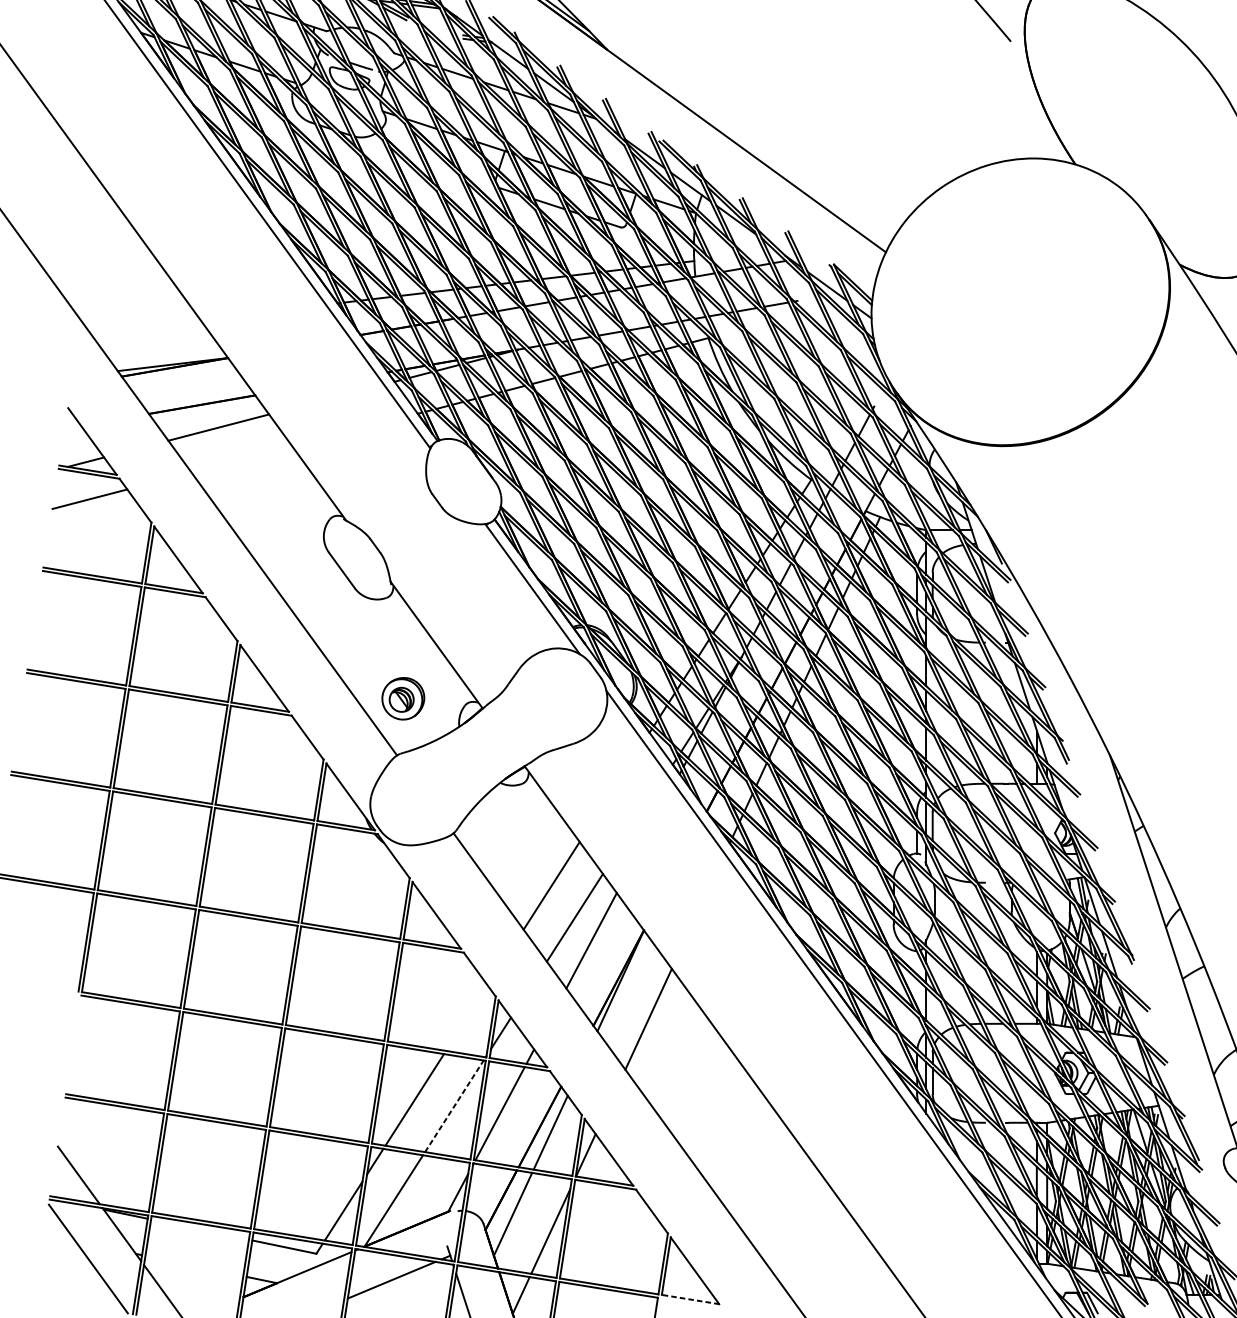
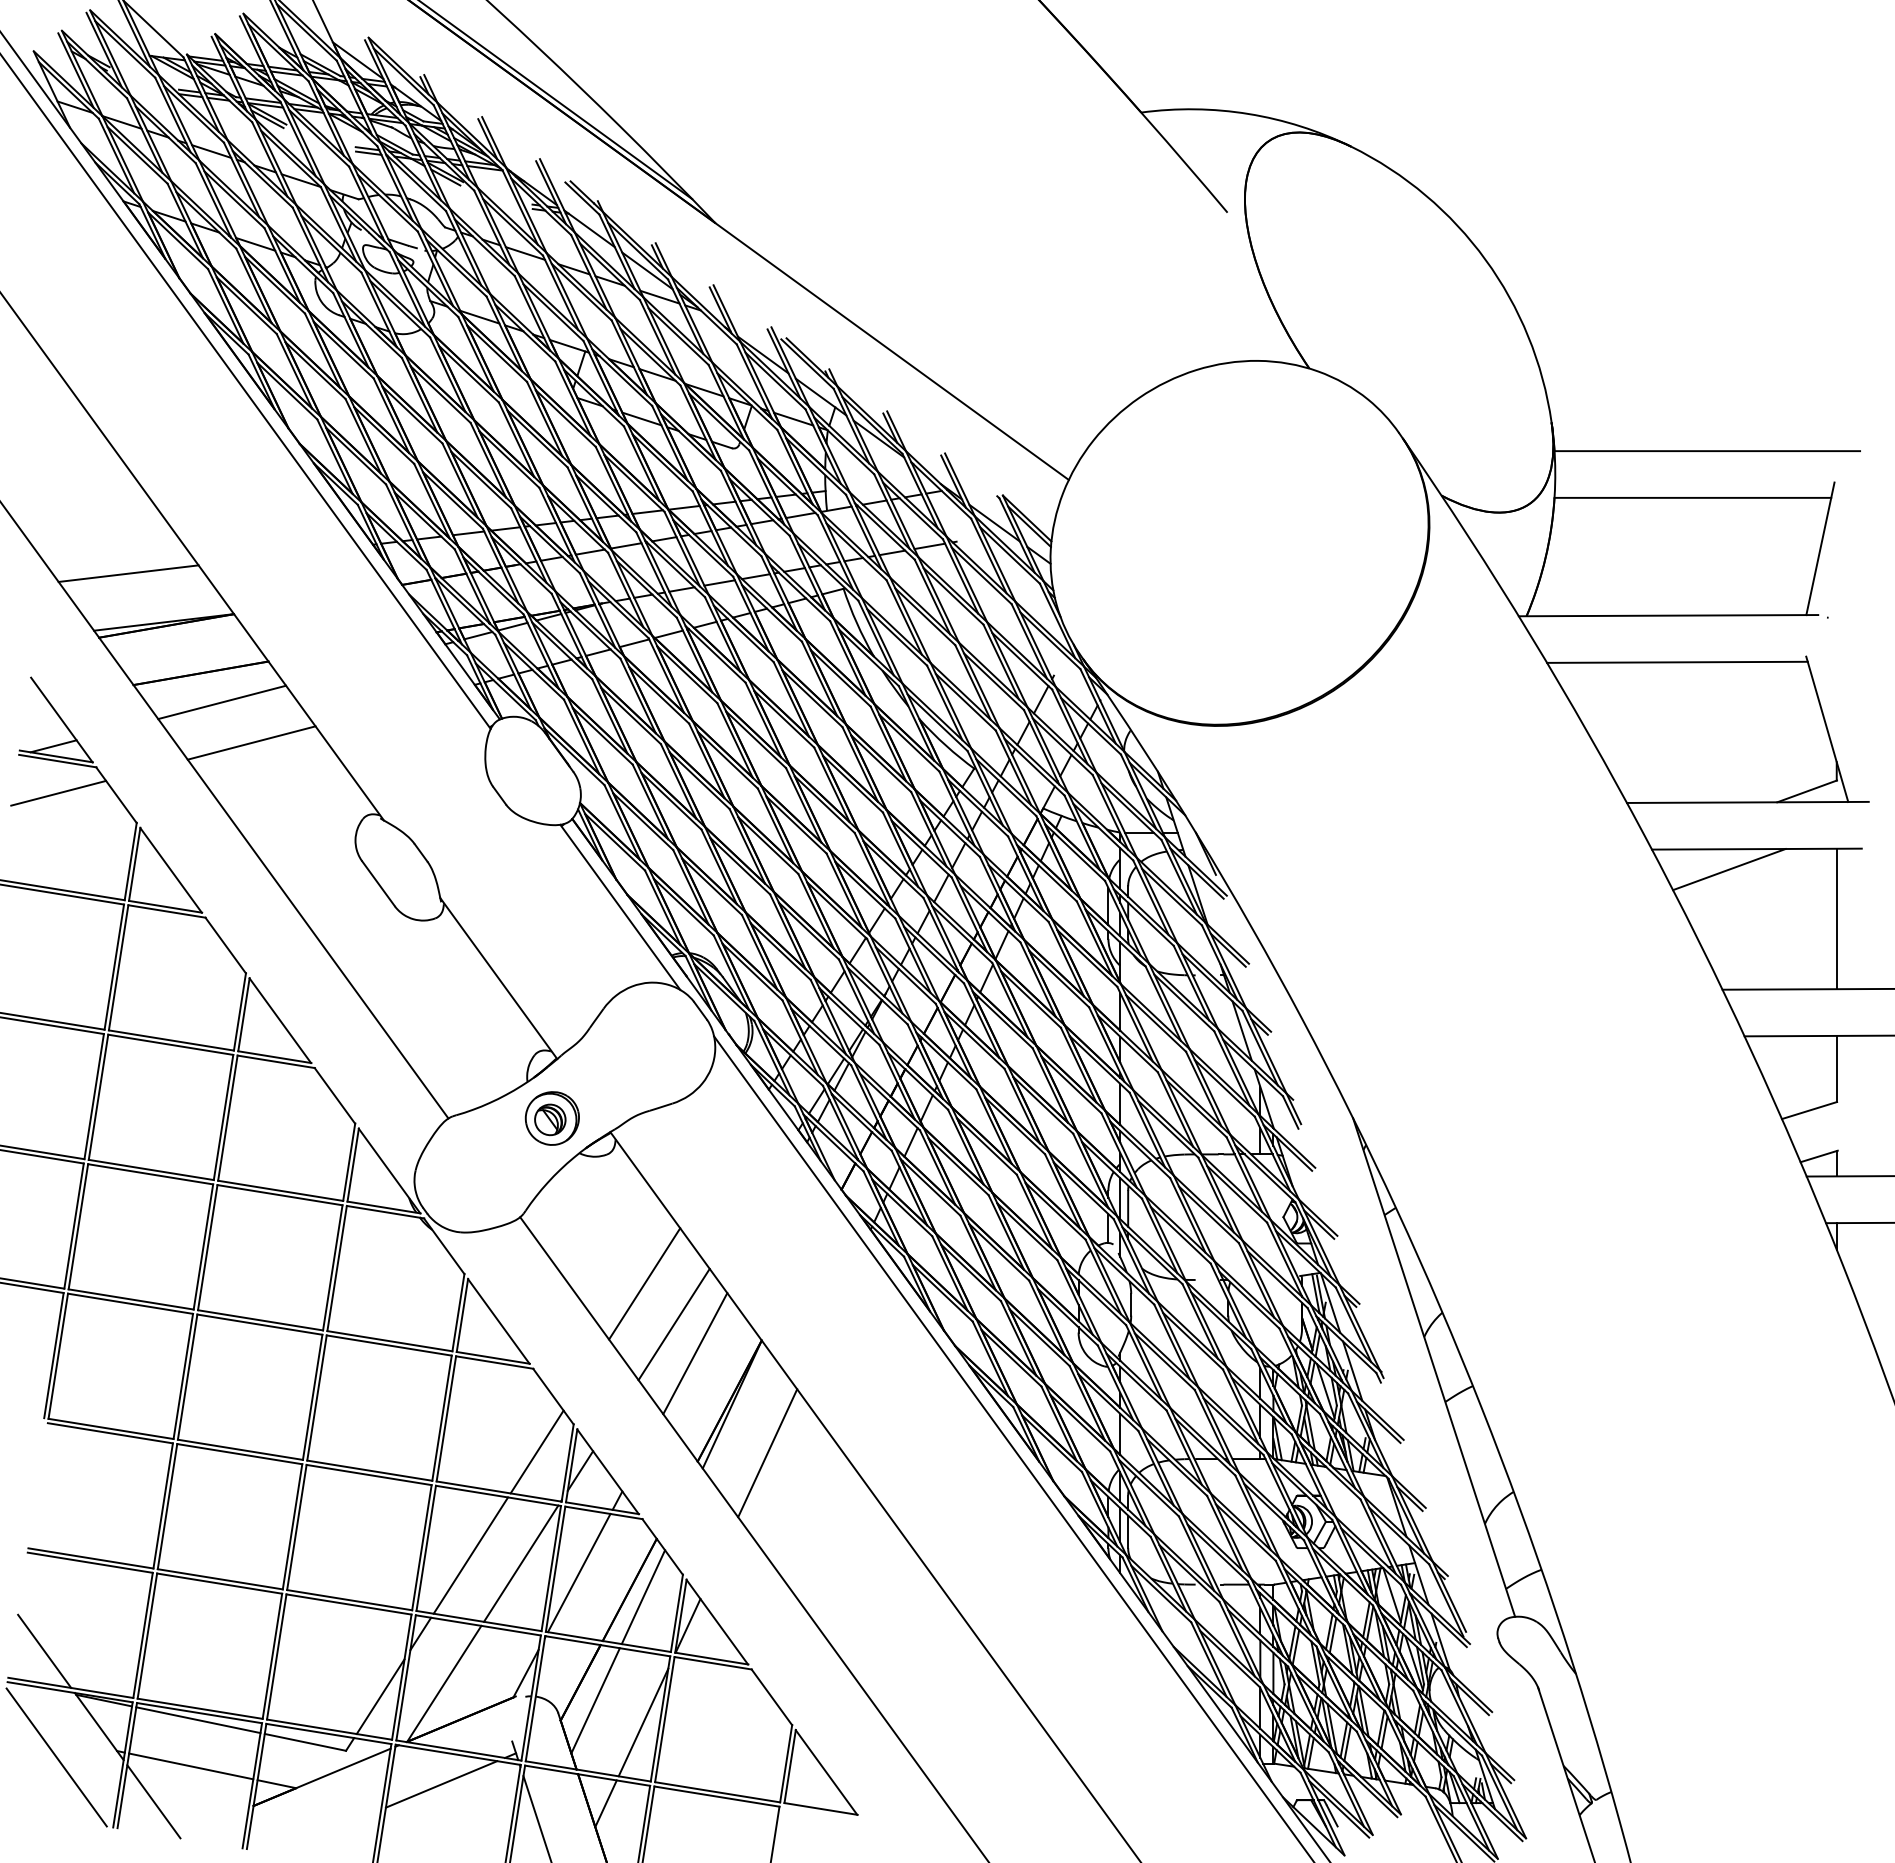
line: (144, 326) -> (128, 573), added
line: (241, 459) -> (251, 742), added
part: (402, 698) -> (551, 1118), moved
line: (466, 1017) -> (536, 1451), added
line: (454, 1106) -> (521, 1563), dashed -> solid
line: (200, 1229) -> (198, 1720), added
line: (194, 1266) -> (191, 1766), added
line: (690, 1299) -> (820, 1808), dashed -> solid

